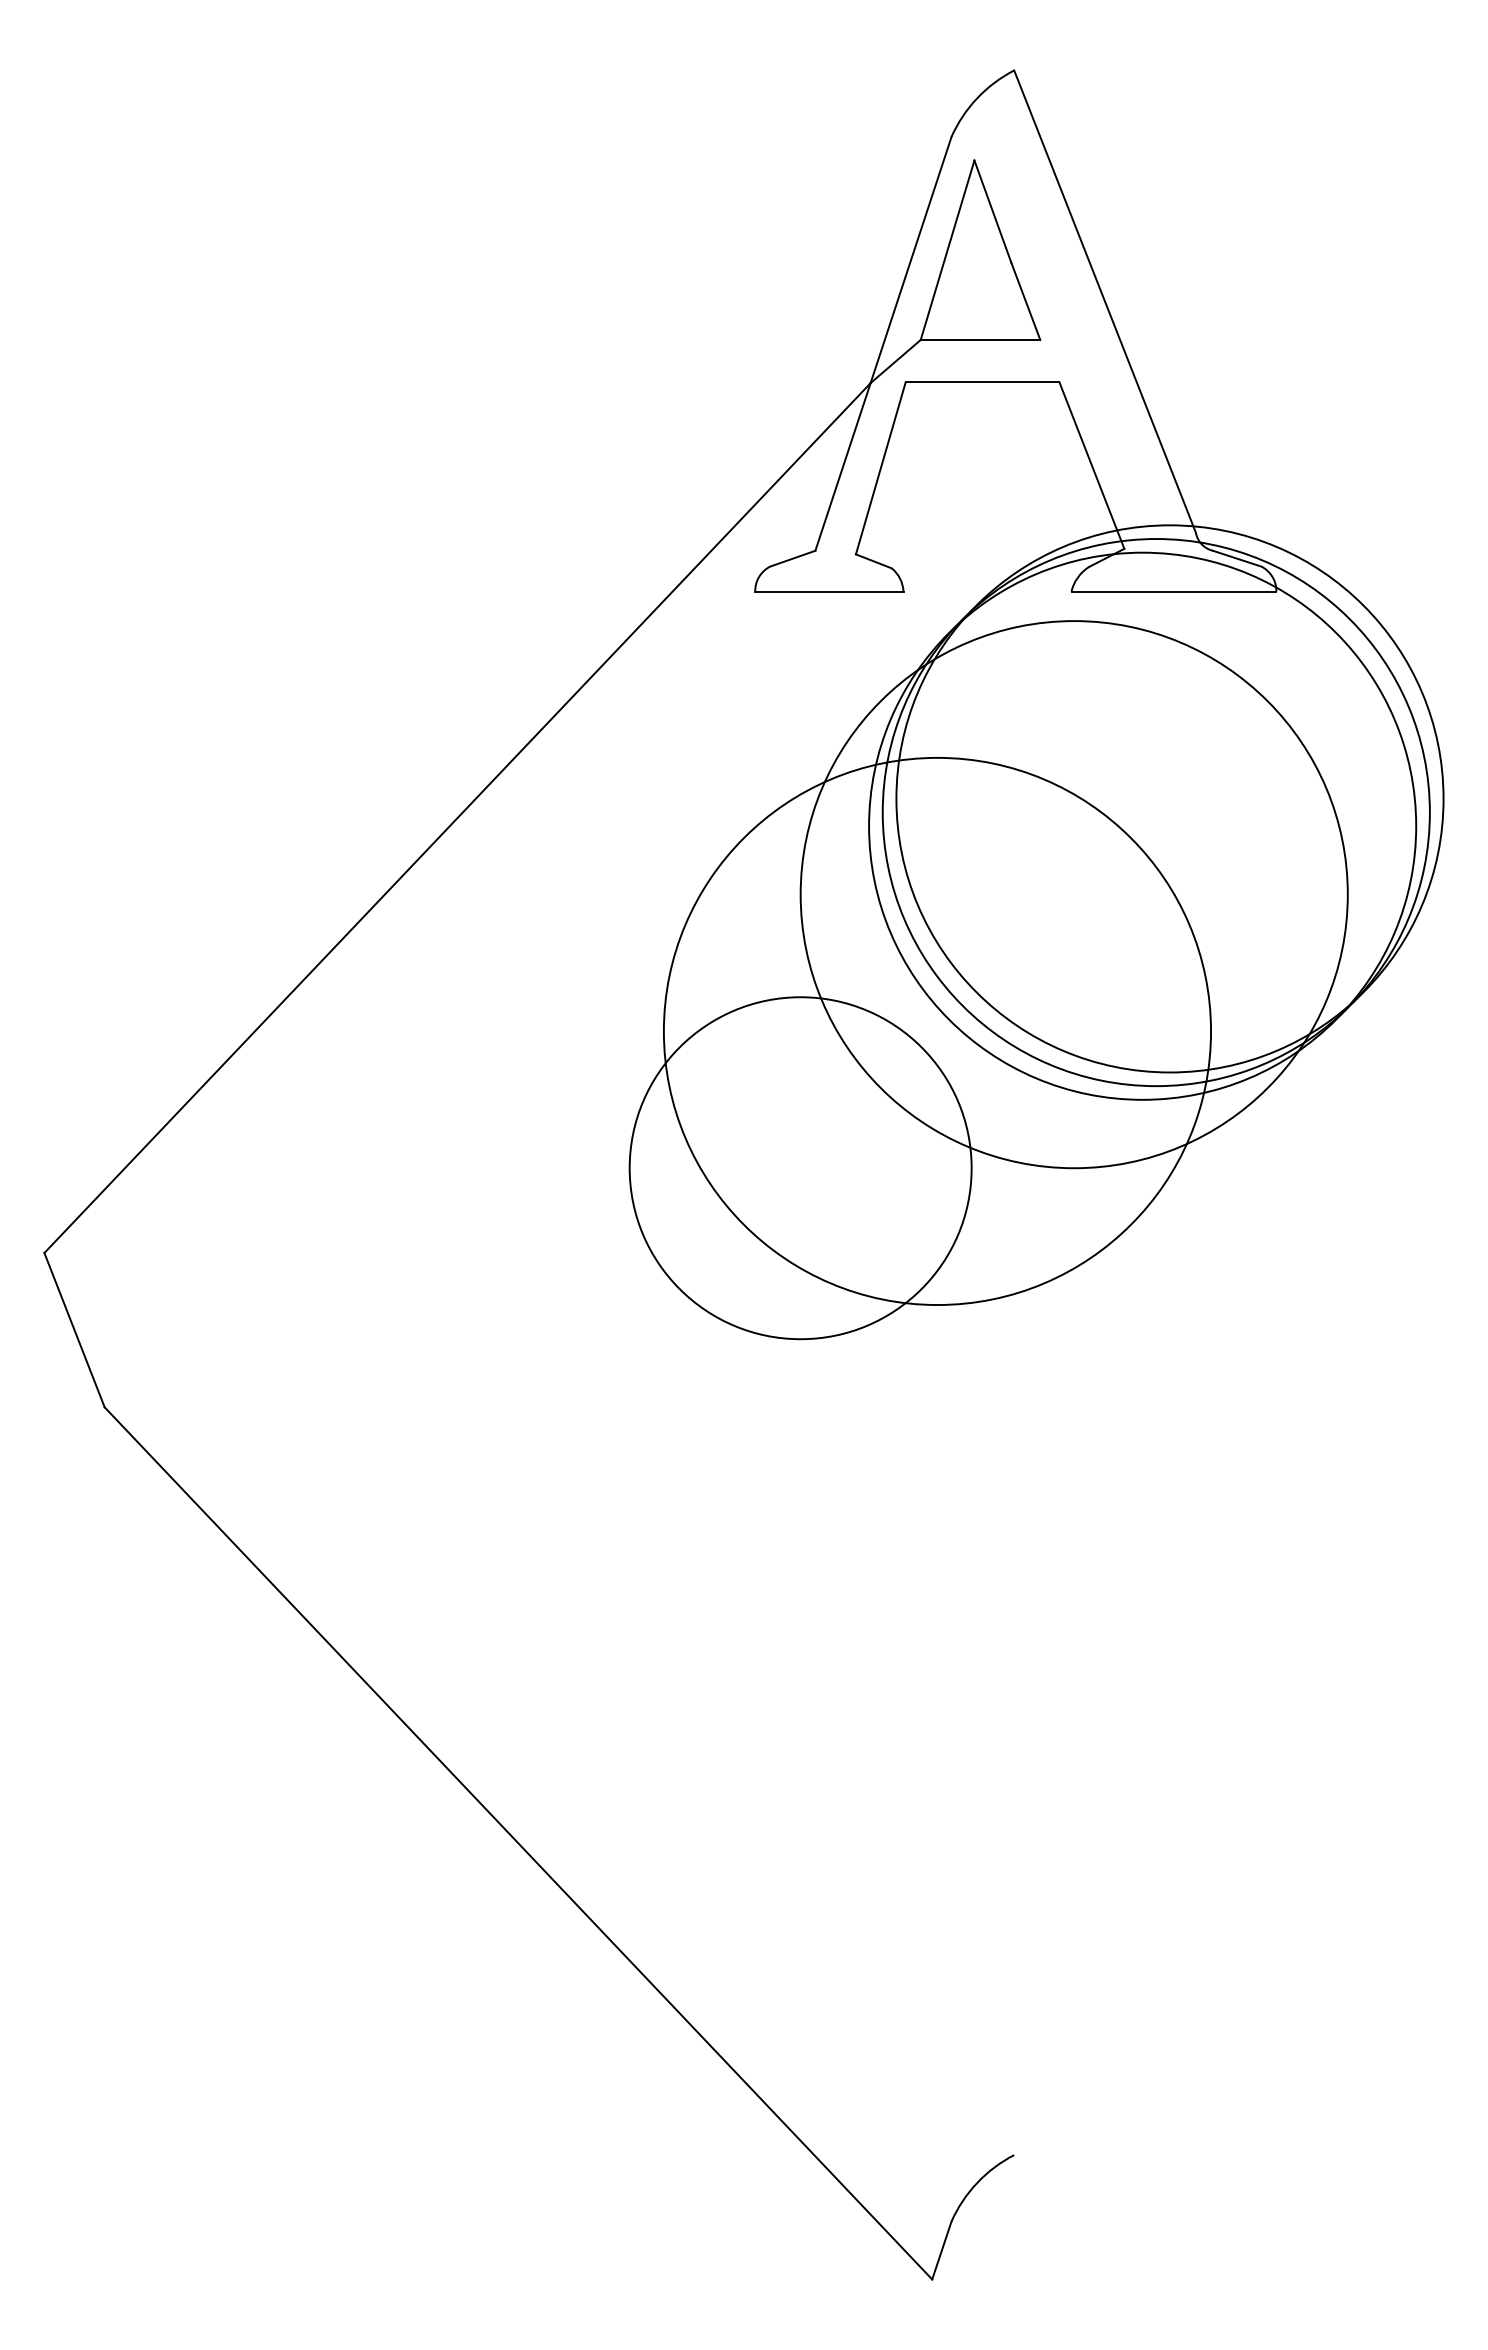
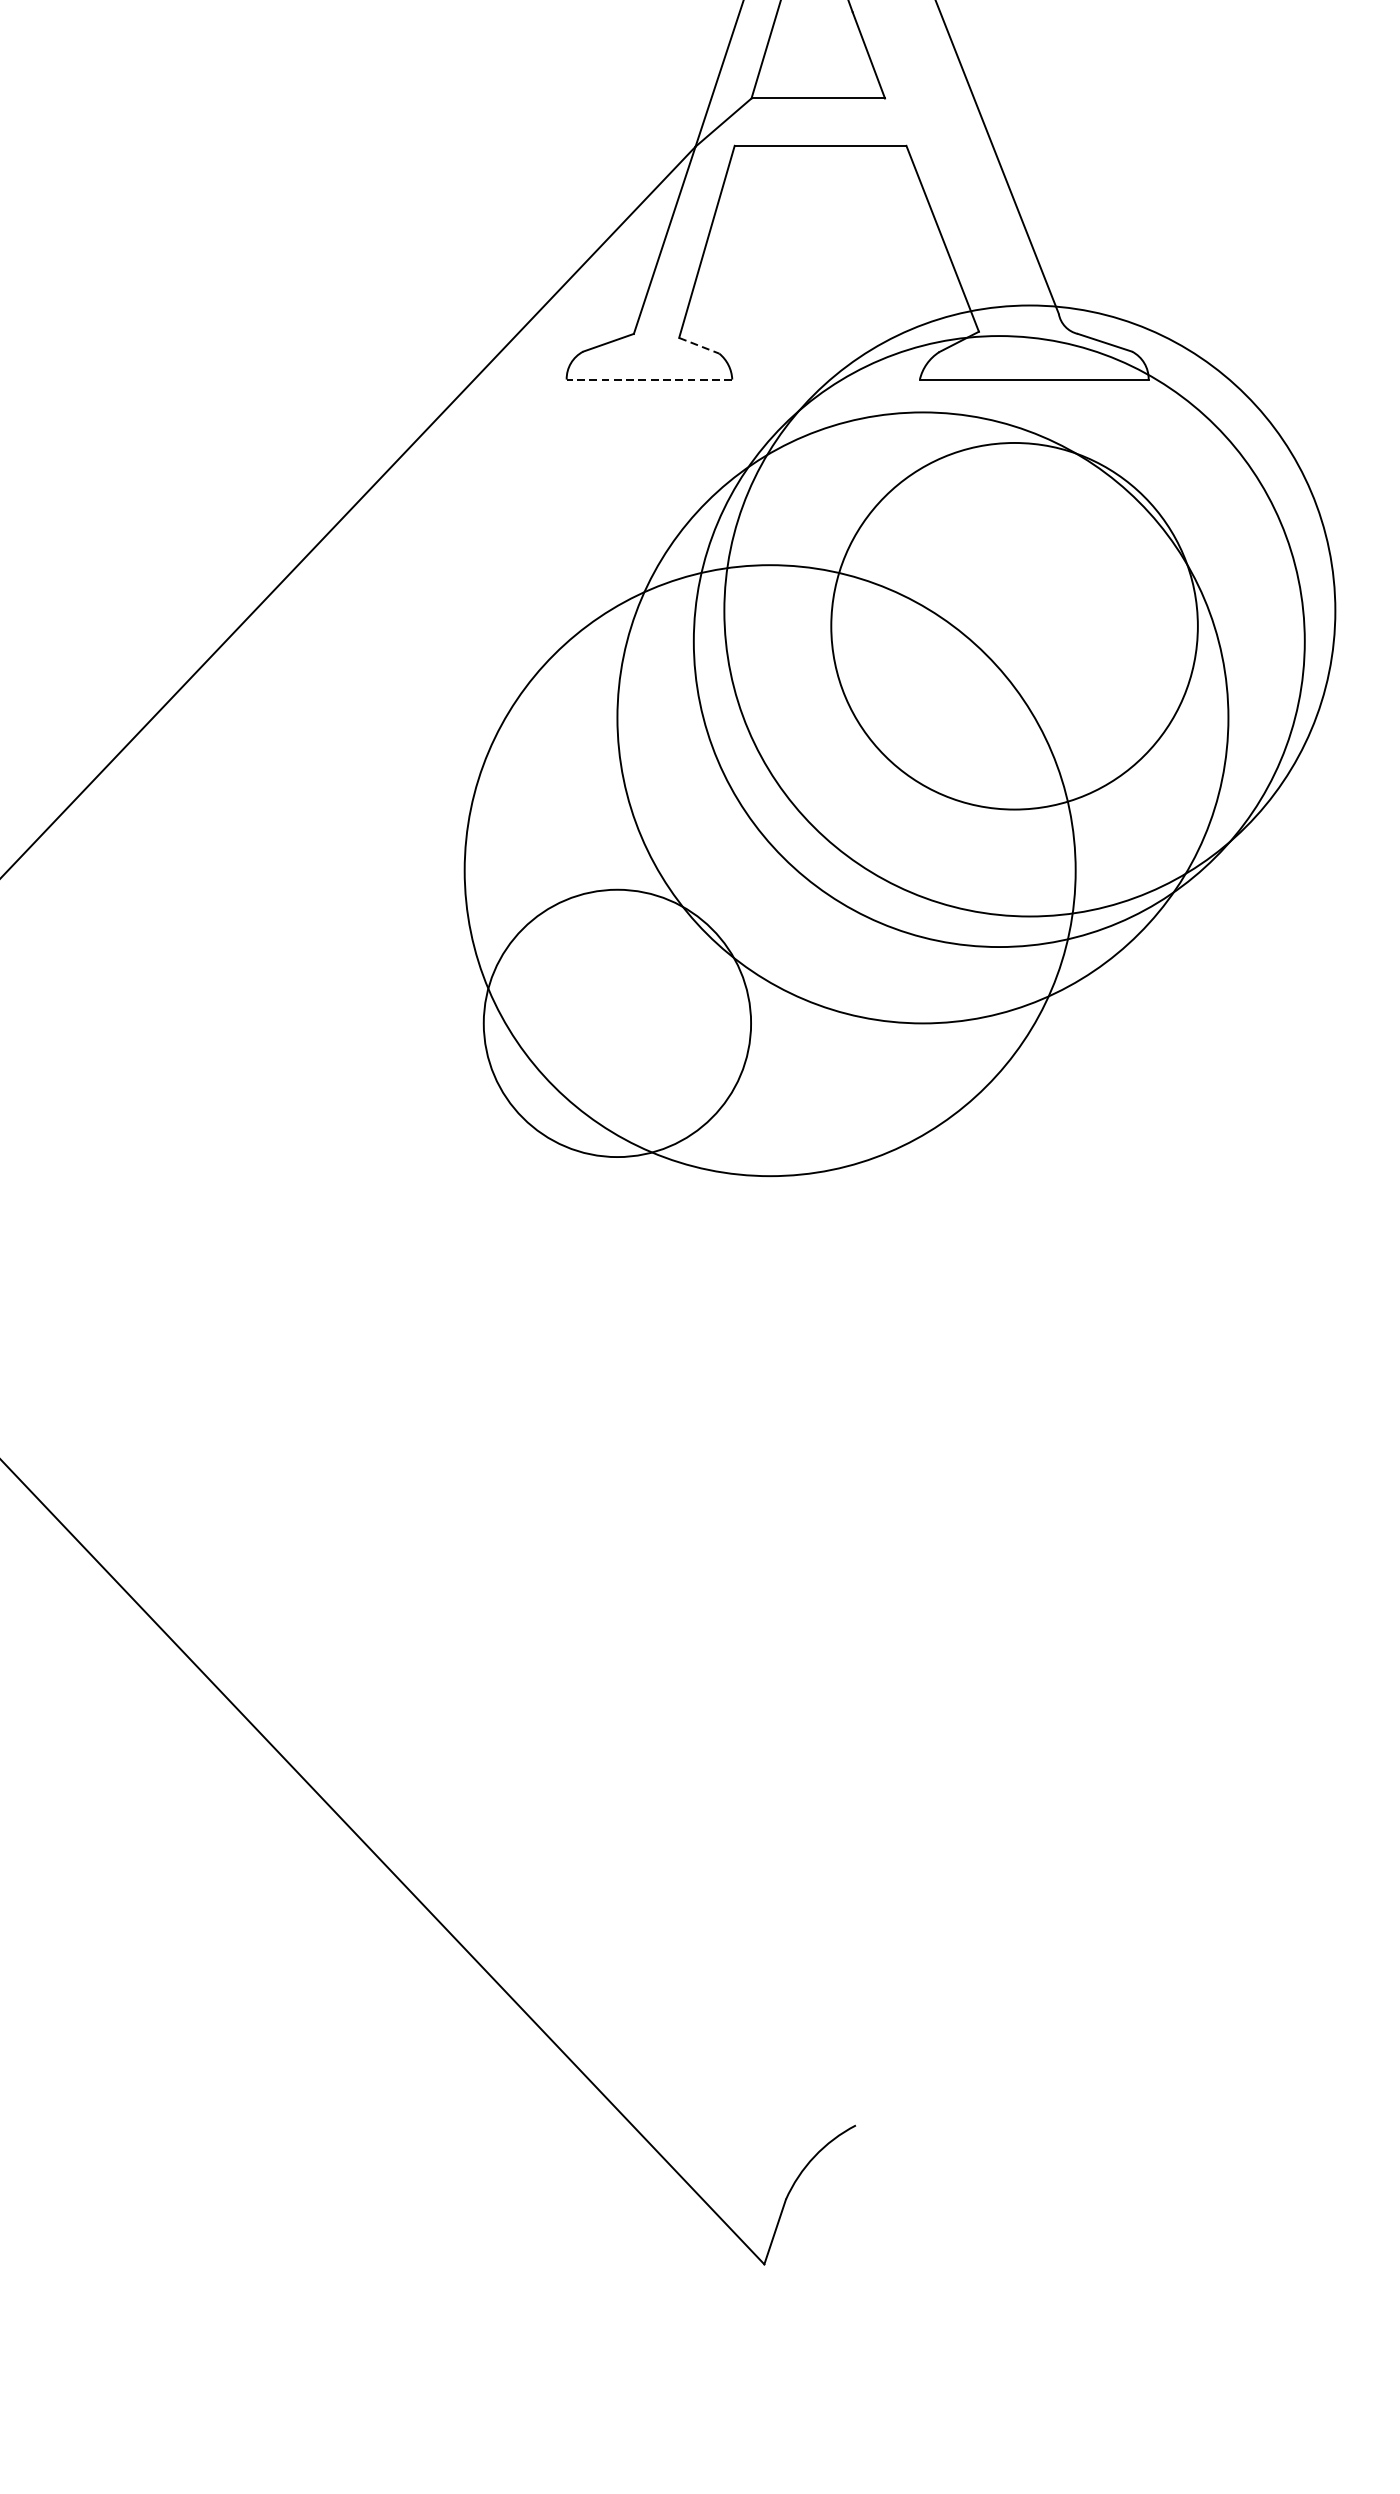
line: (874, 561) -> (699, 345), solid -> dashed
line: (828, 591) -> (648, 379), solid -> dashed
circle: (1155, 812) -> (1013, 626), size x0.6
circle: (800, 1168) -> (617, 1023), size x0.7

